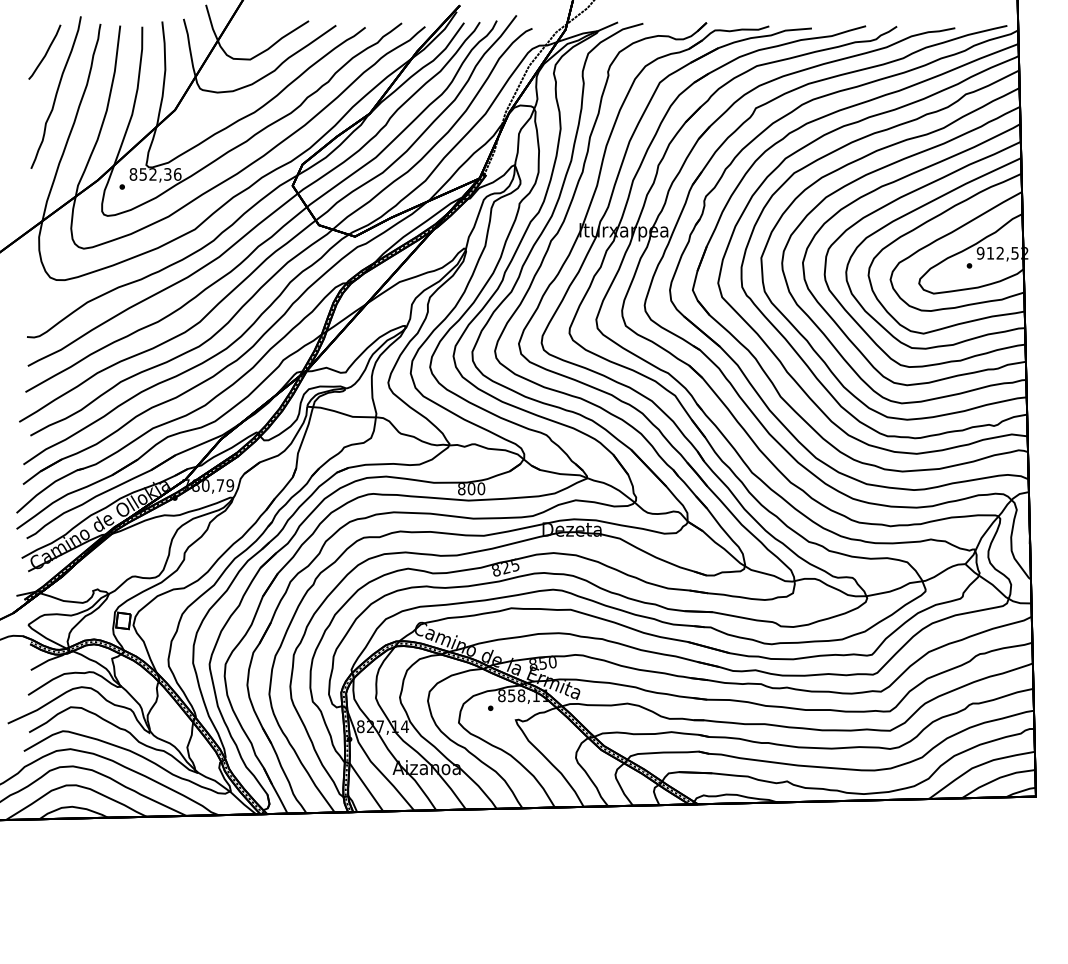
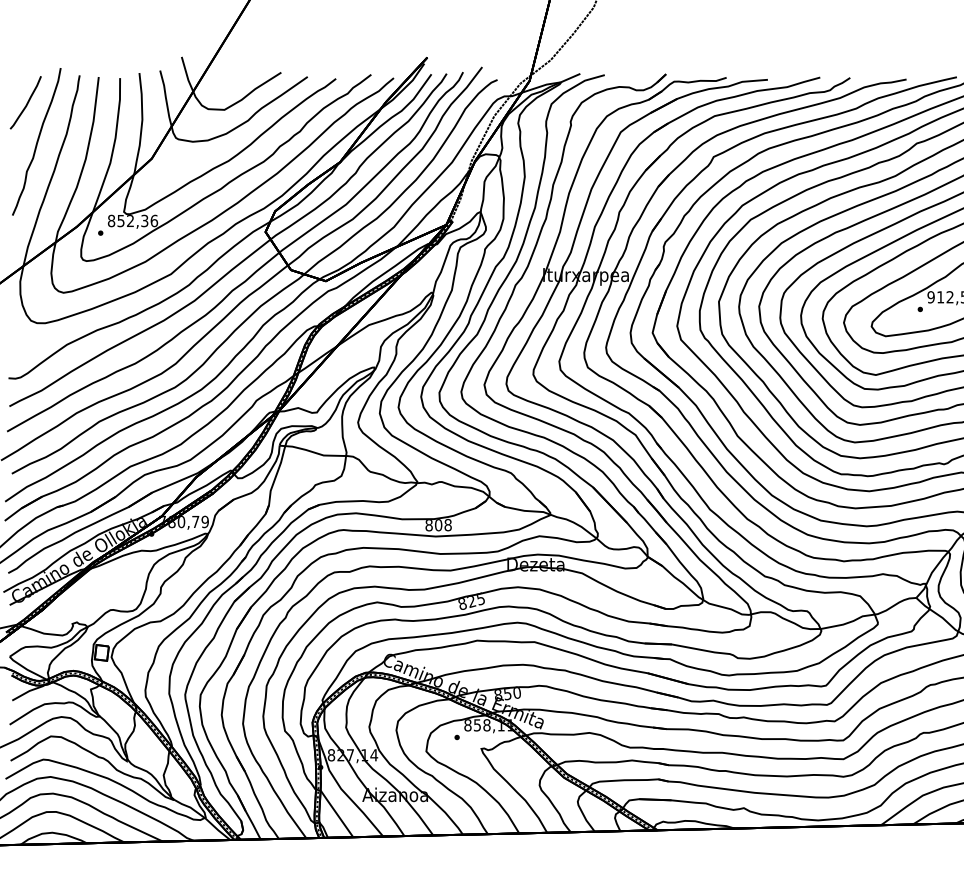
text: (481, 488) -> (448, 524), 800 -> 808

